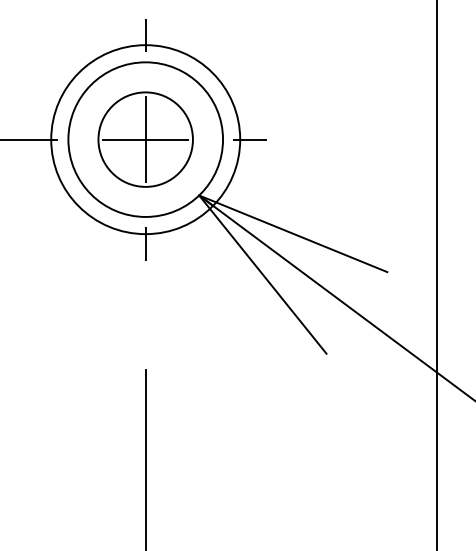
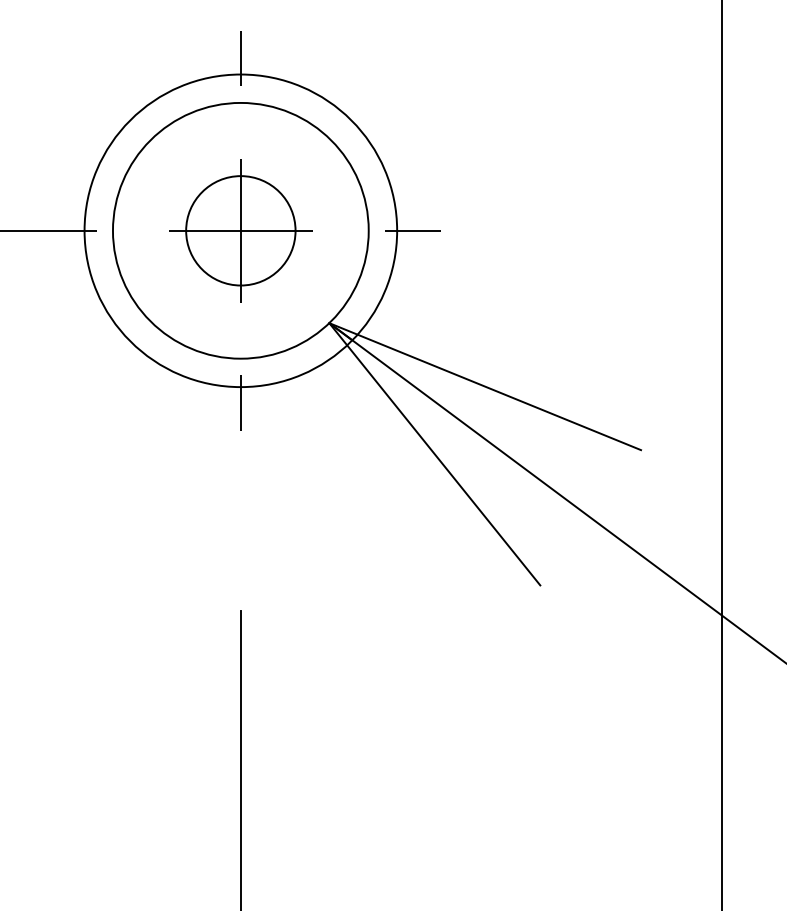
circle: (145, 139) -> (240, 230), size x0.7

